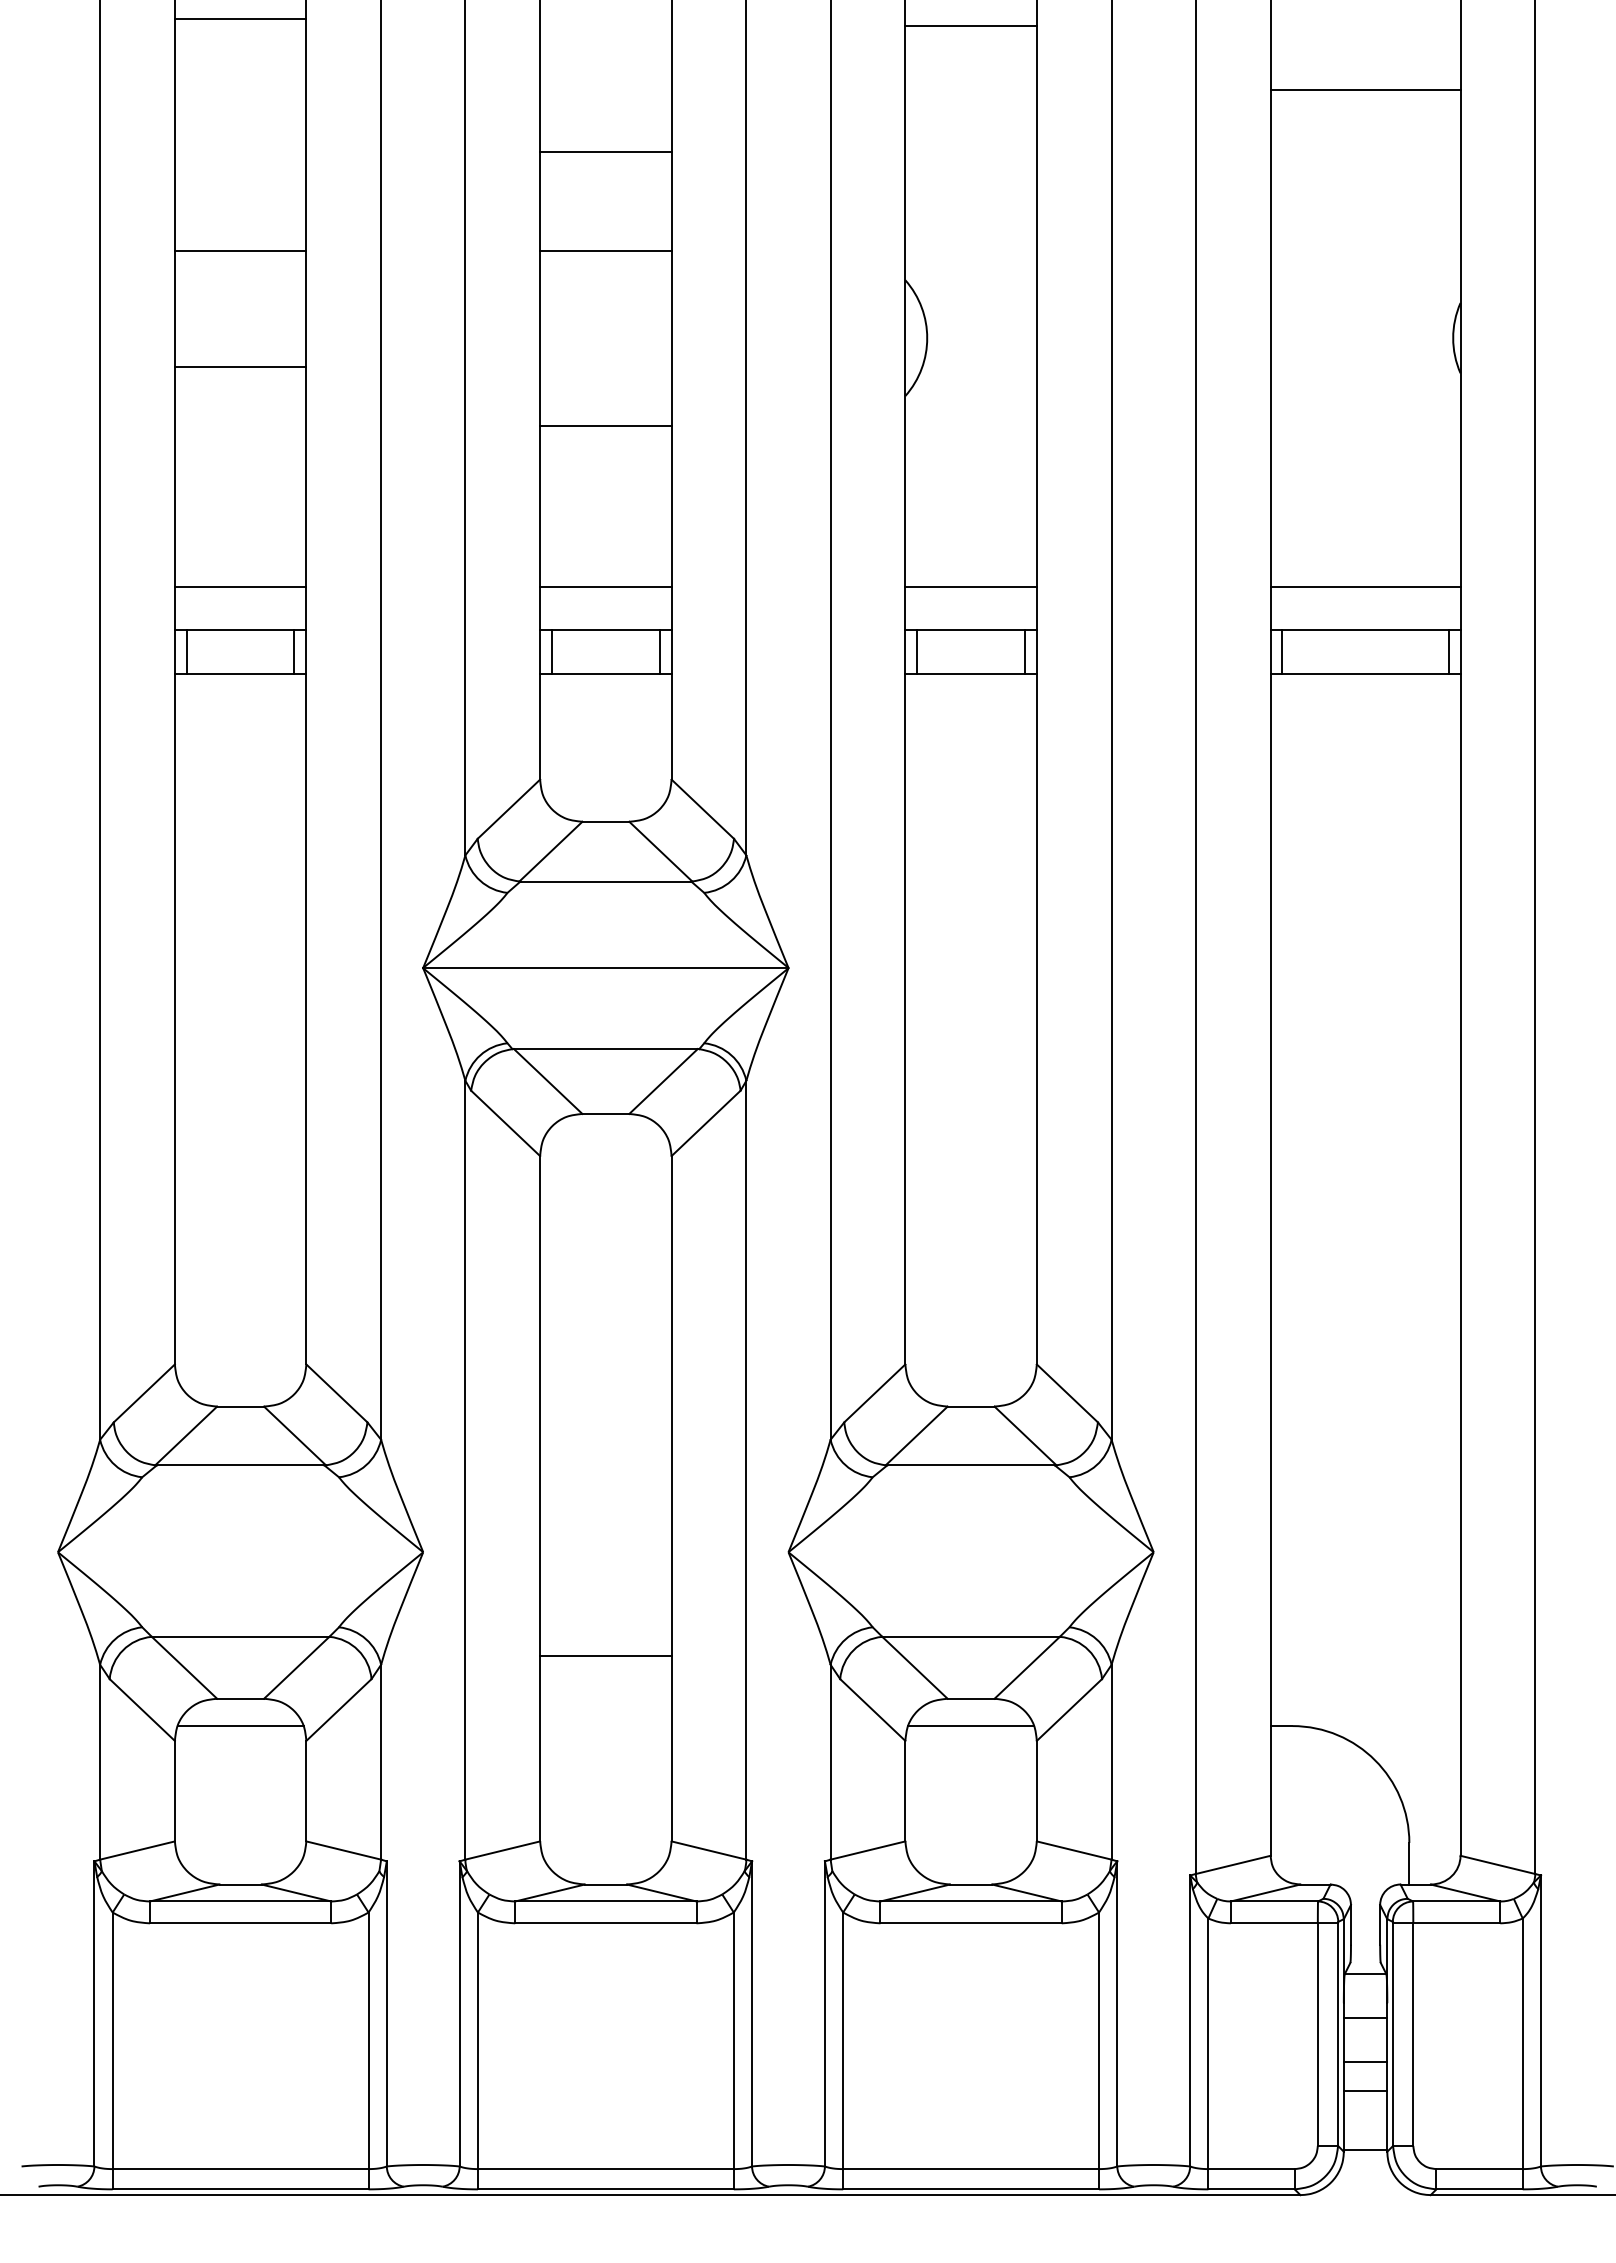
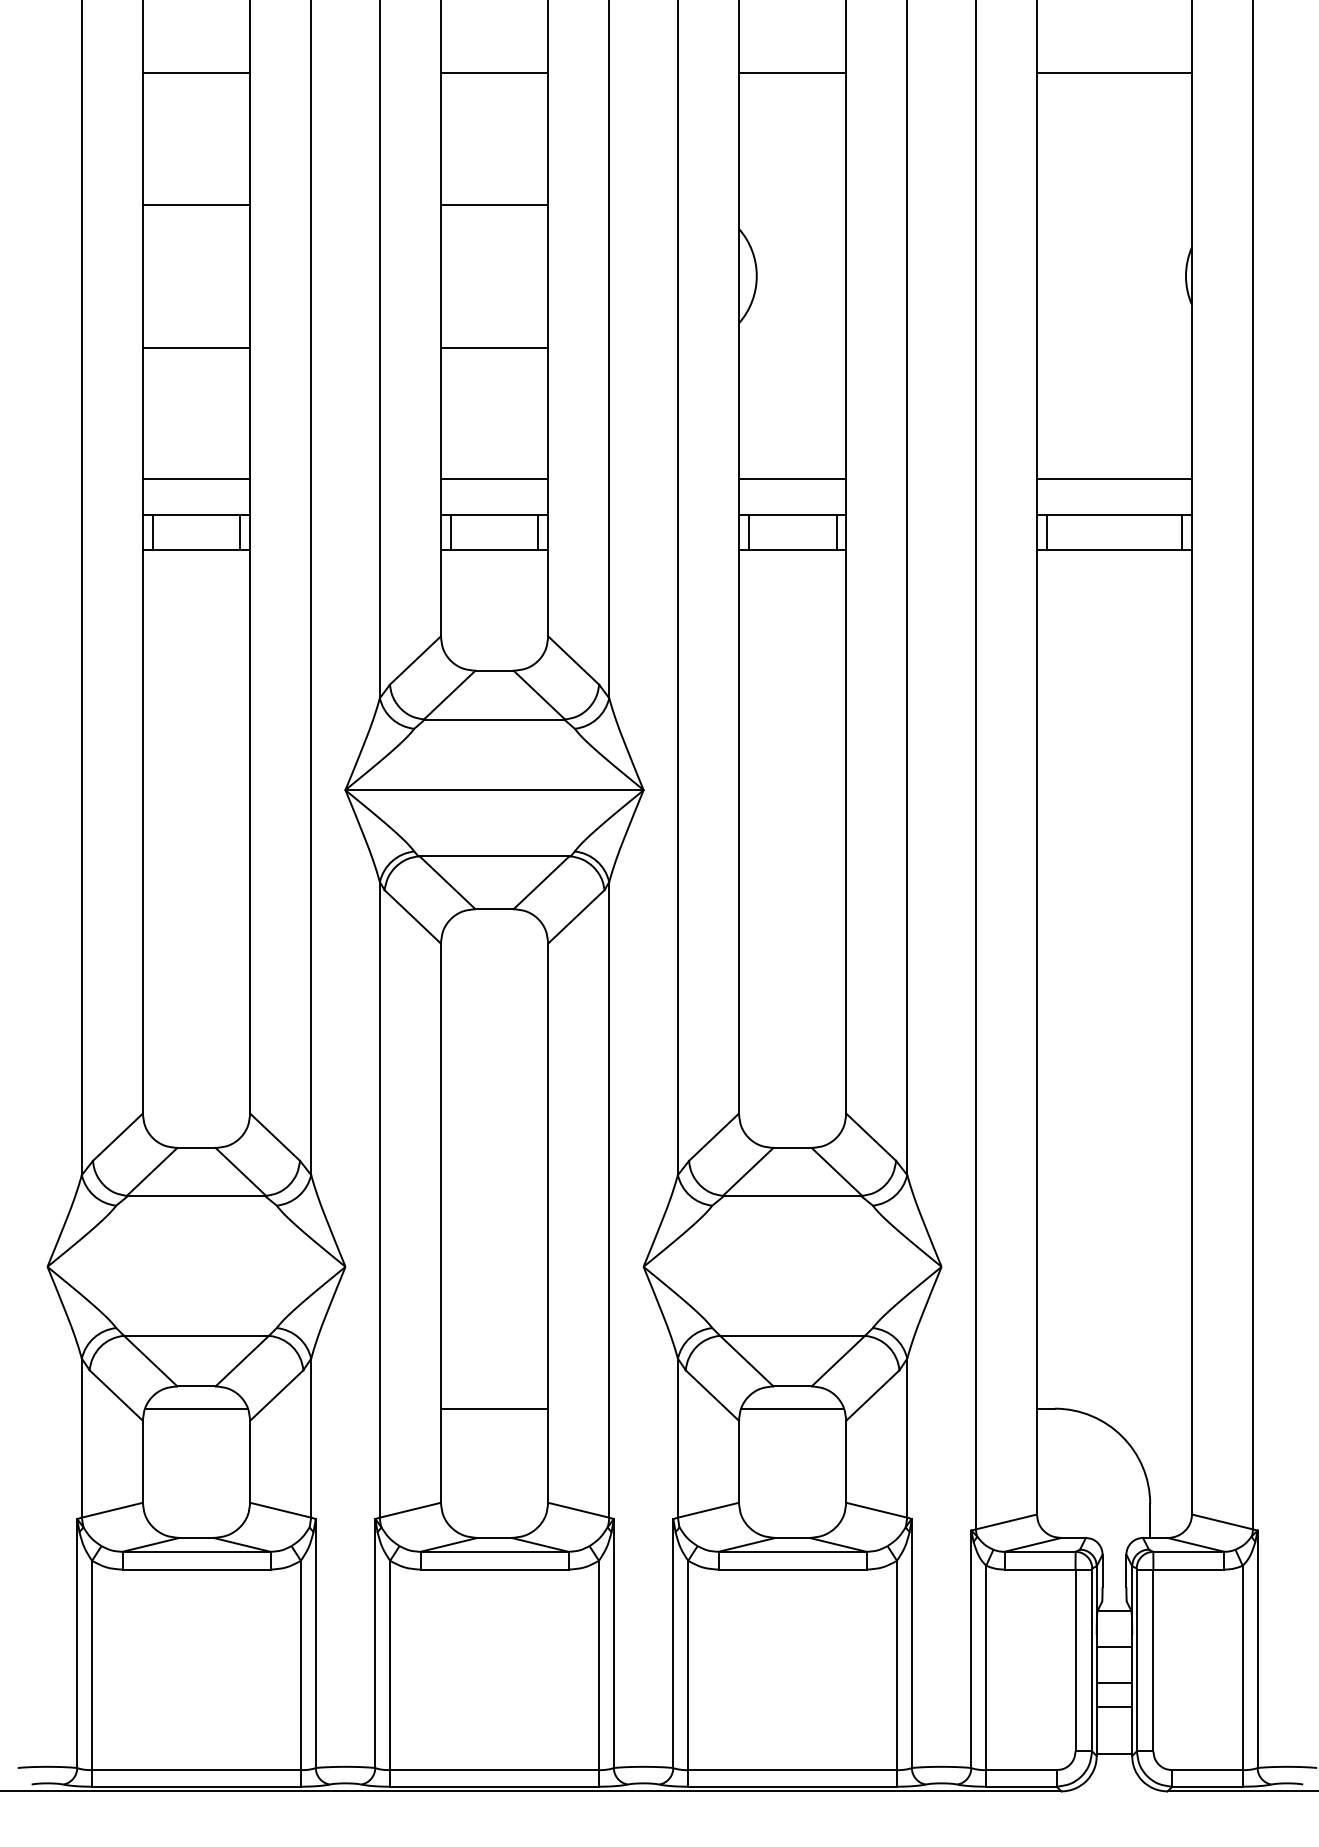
line: (240, 18) -> (196, 73), moved
line: (970, 25) -> (792, 73), moved
line: (605, 151) -> (494, 73), moved
line: (240, 366) -> (196, 347), moved
line: (605, 1656) -> (494, 1409), moved

